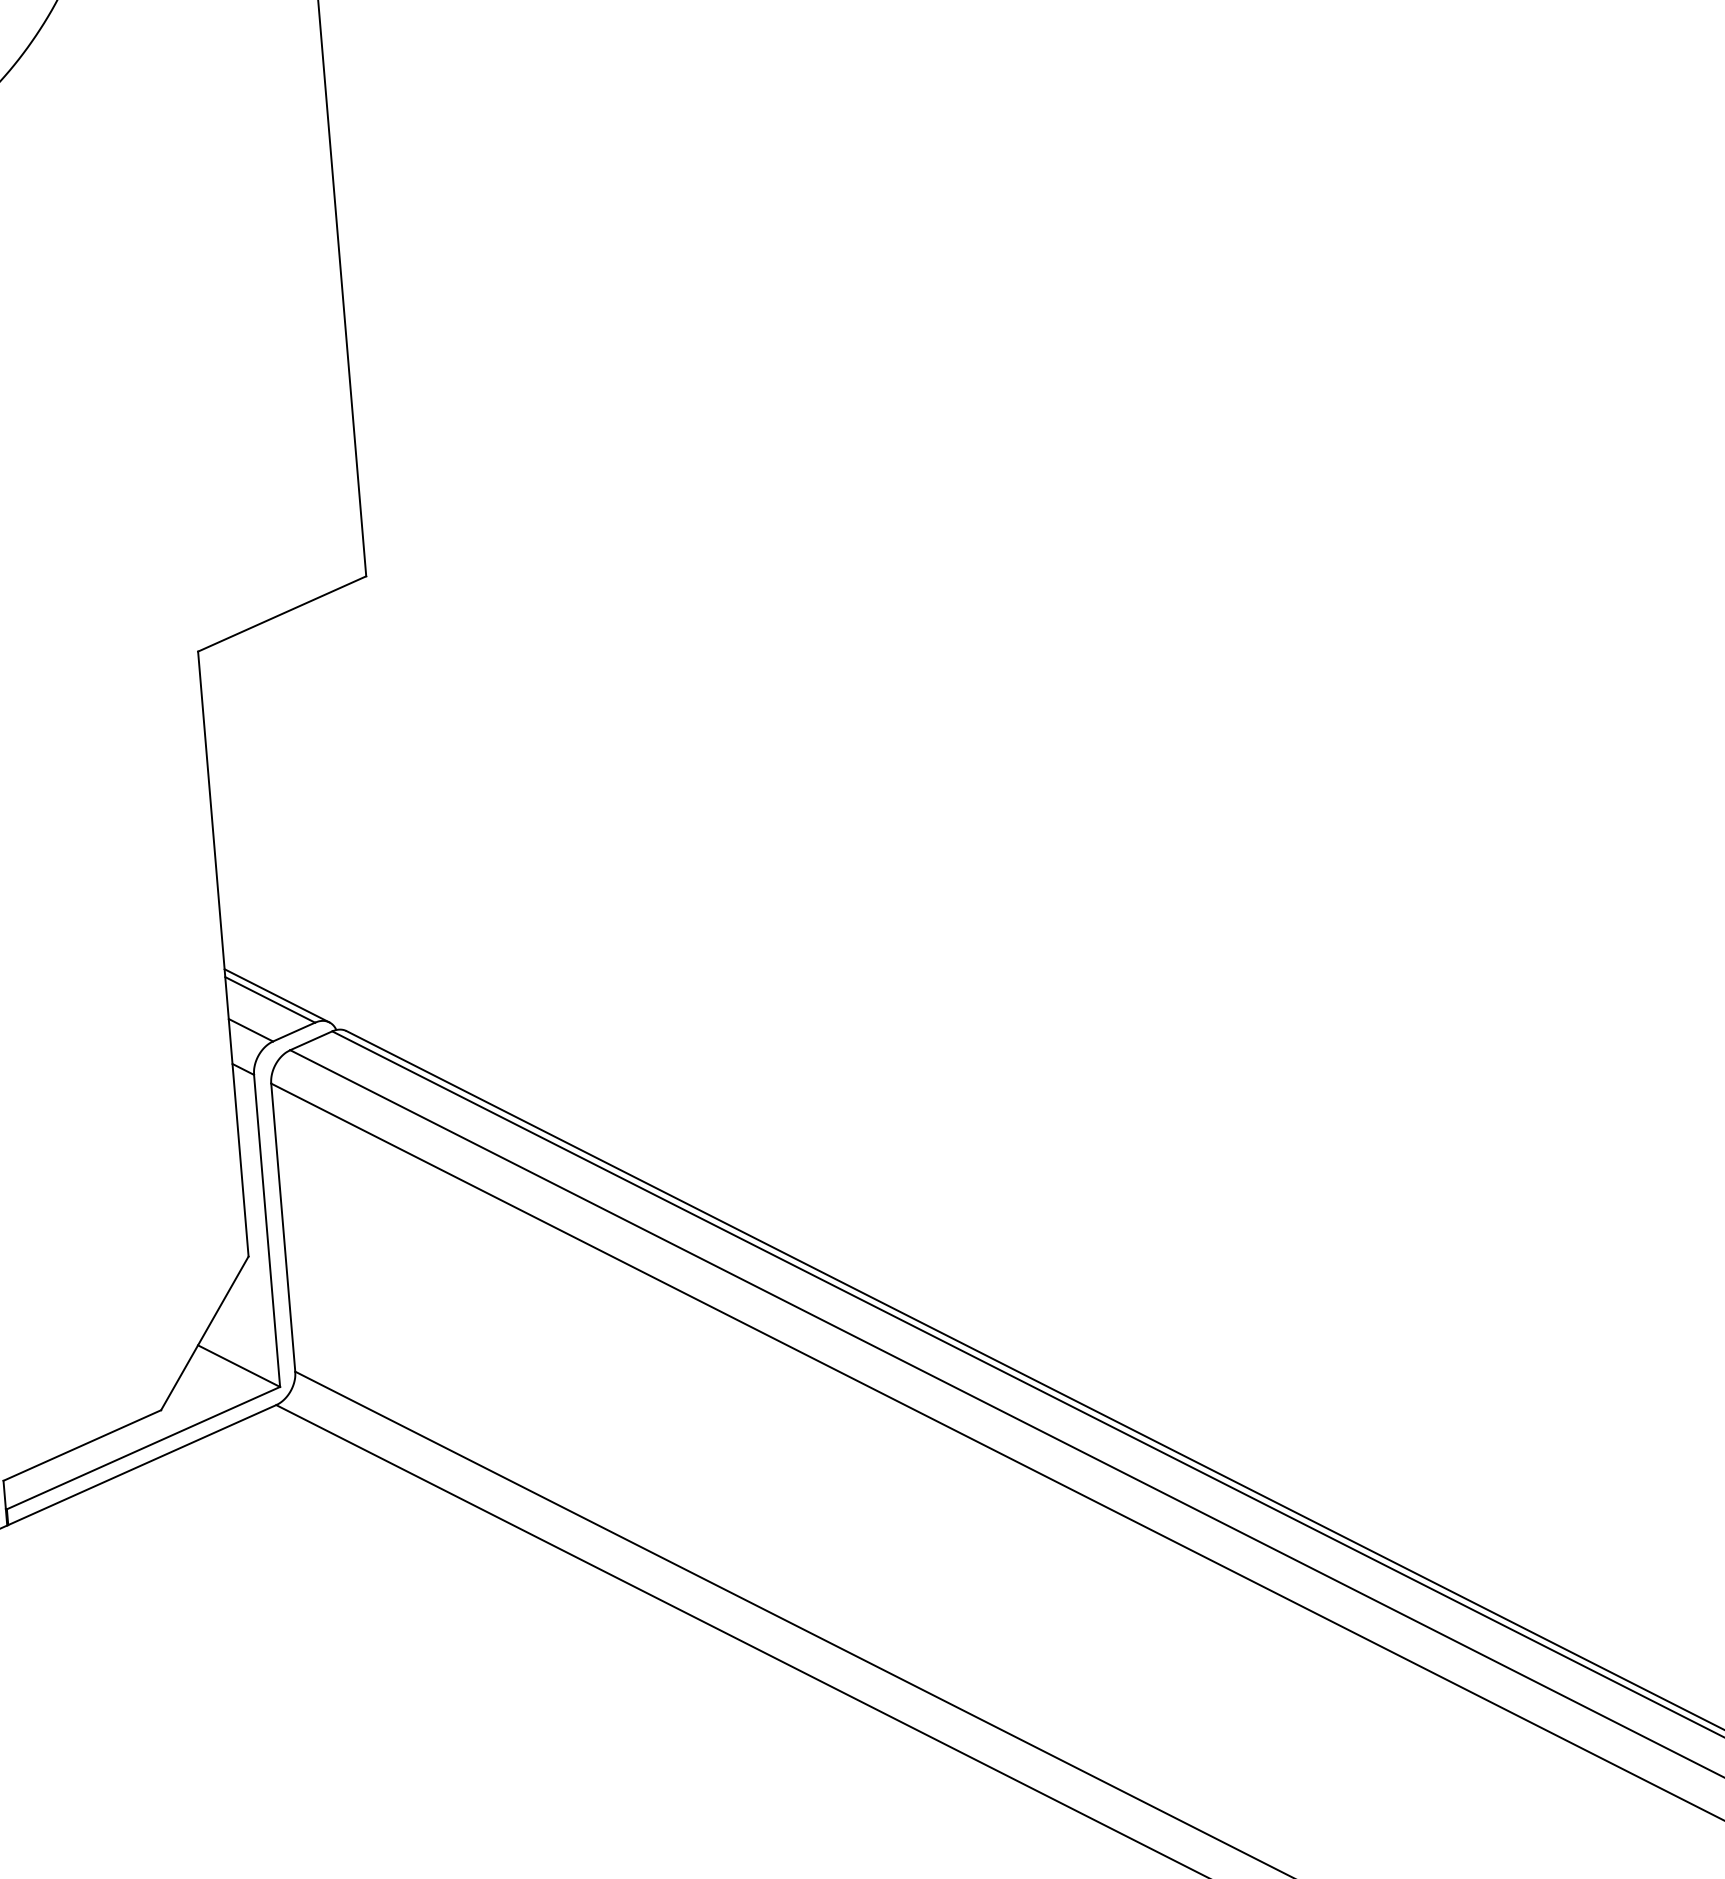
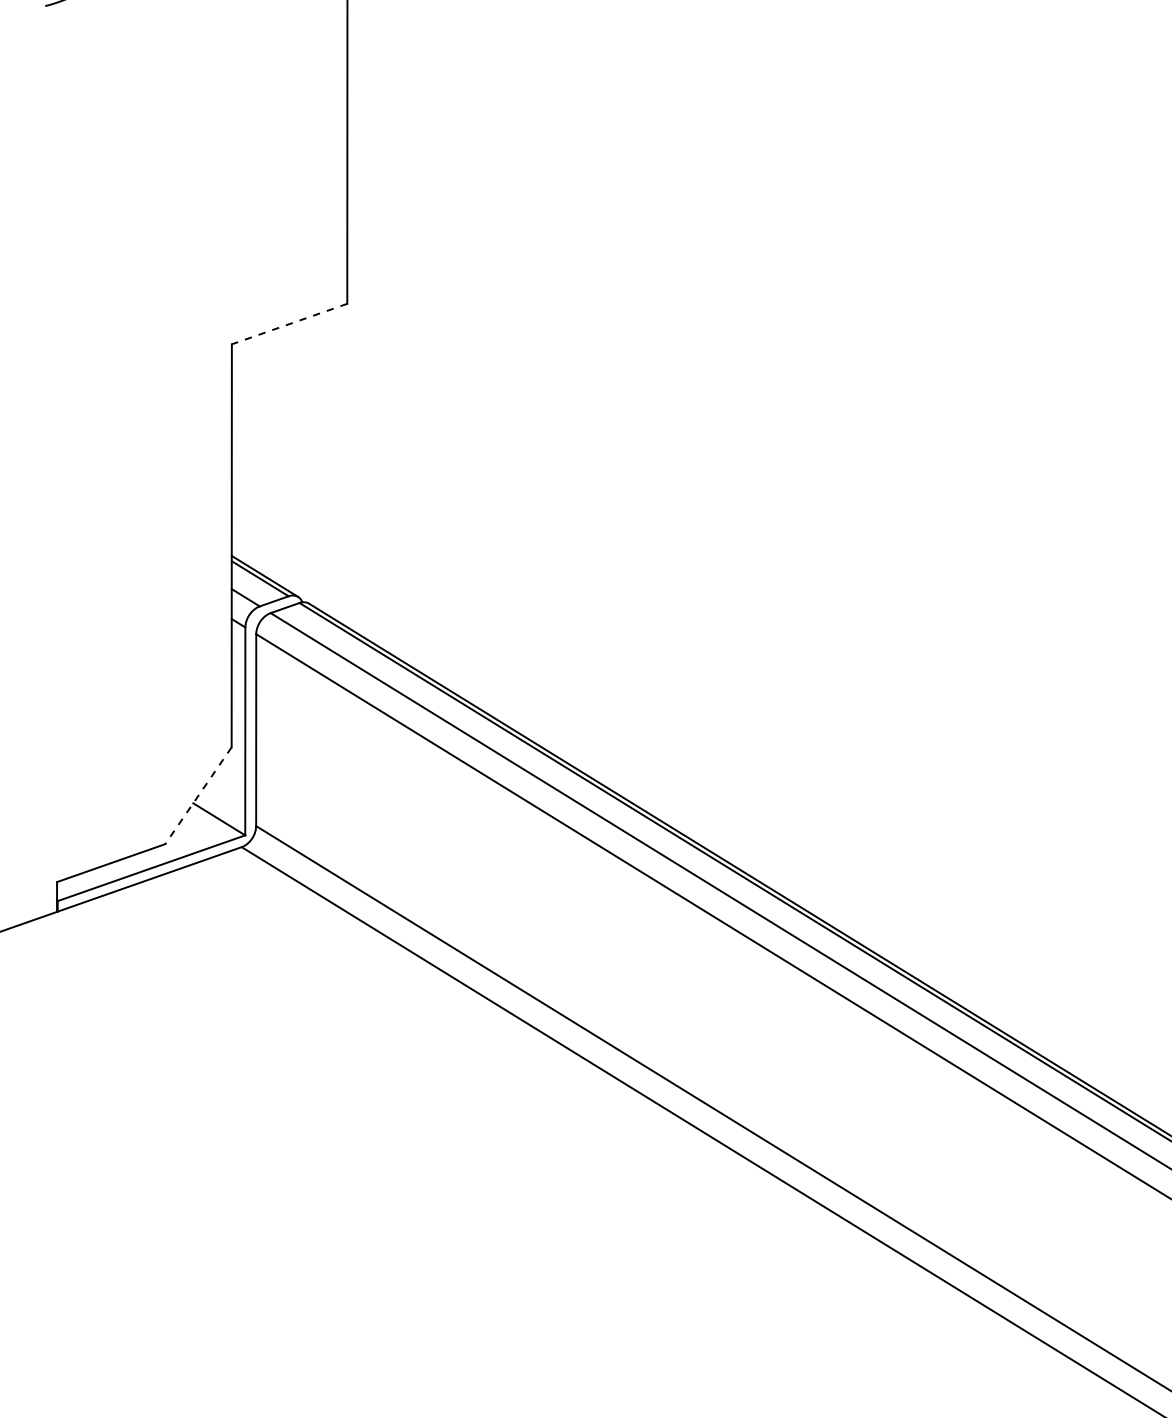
line: (282, 614) -> (289, 324), solid -> dashed
line: (204, 1333) -> (198, 795), solid -> dashed

